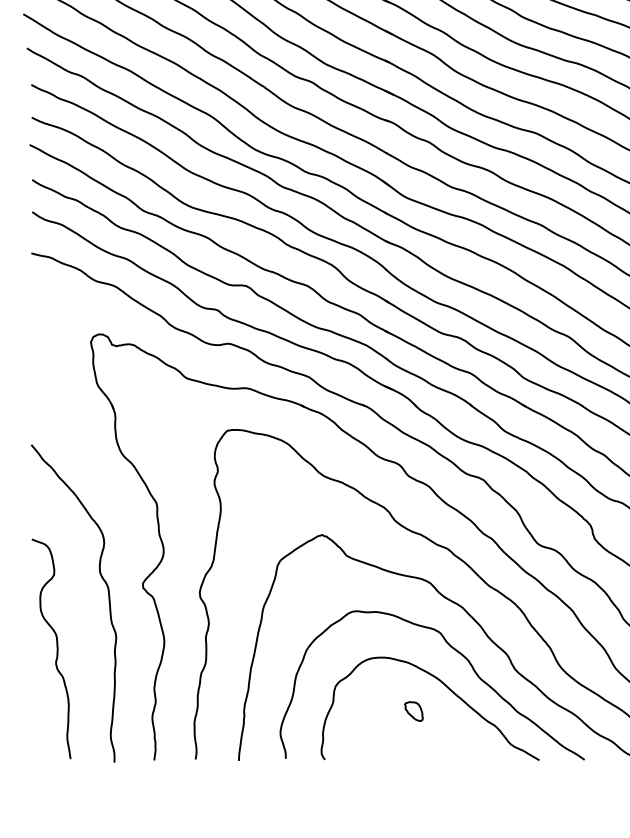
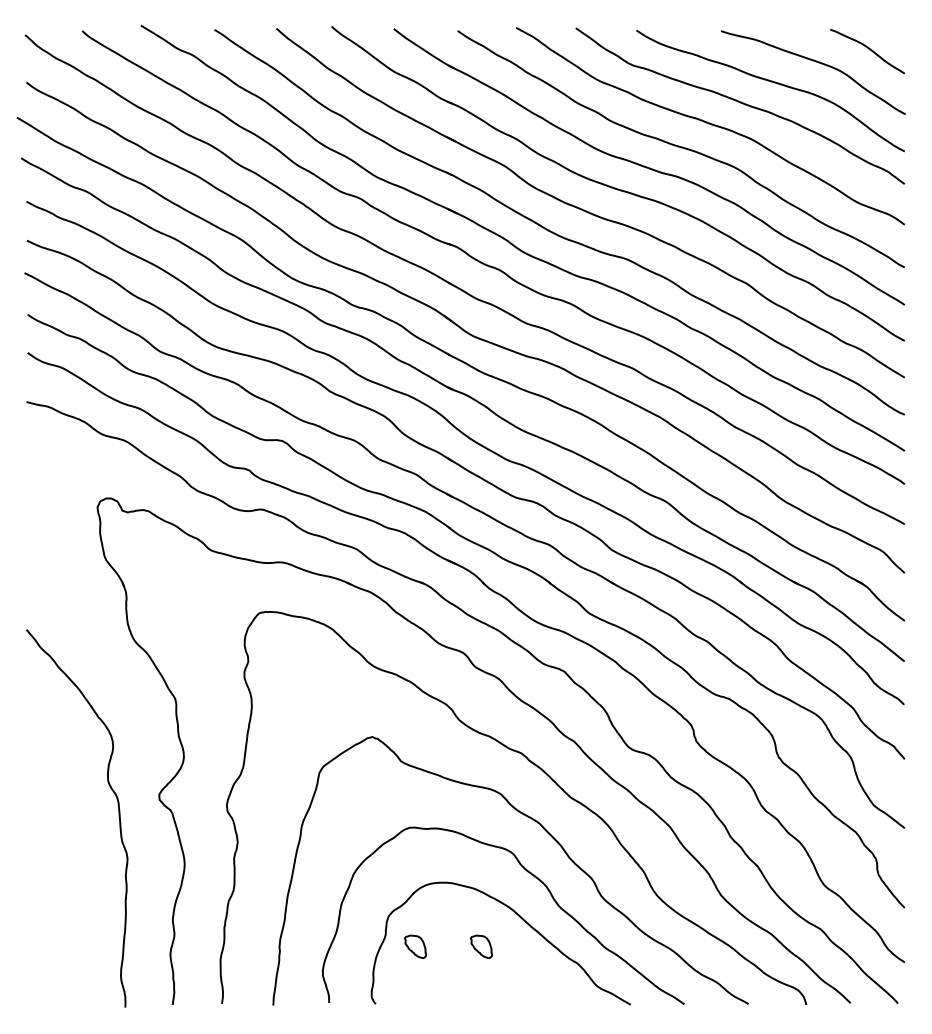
curve: (56, 649) -> (56, 872), removed
part: (357, 711) -> (414, 946), added

